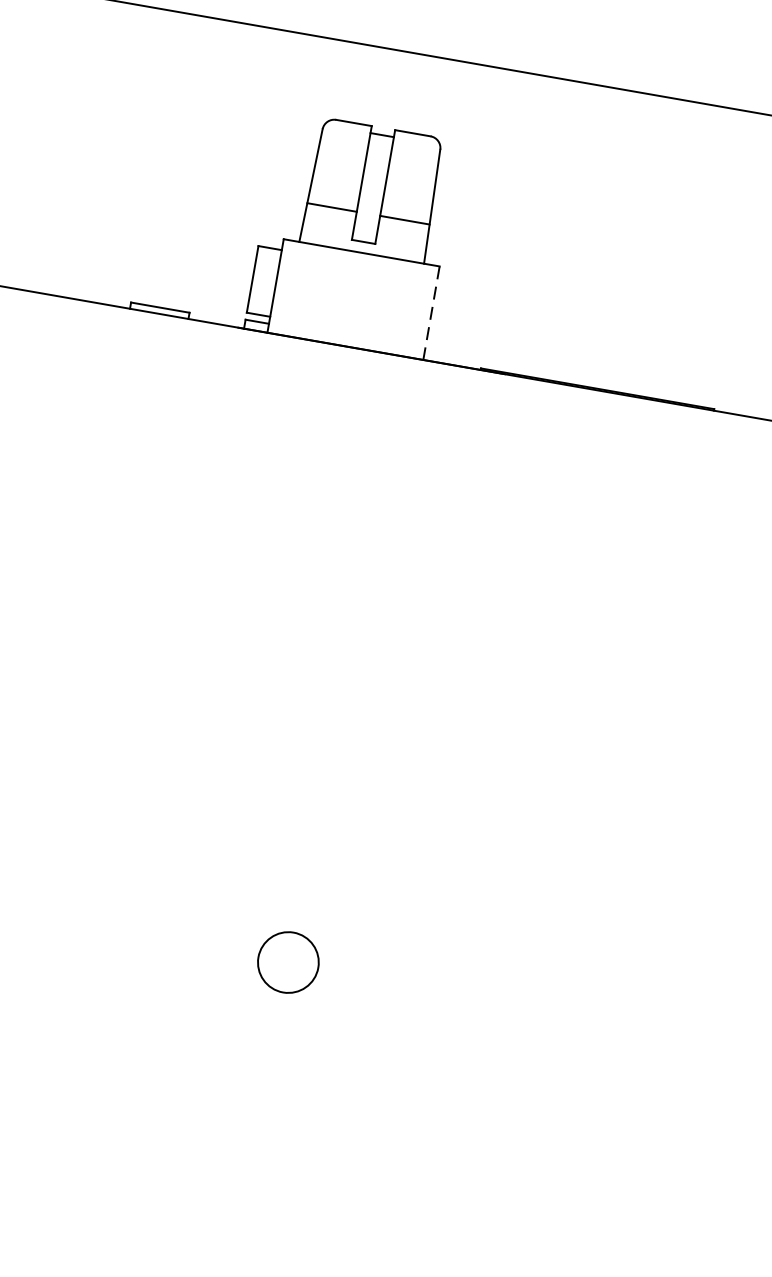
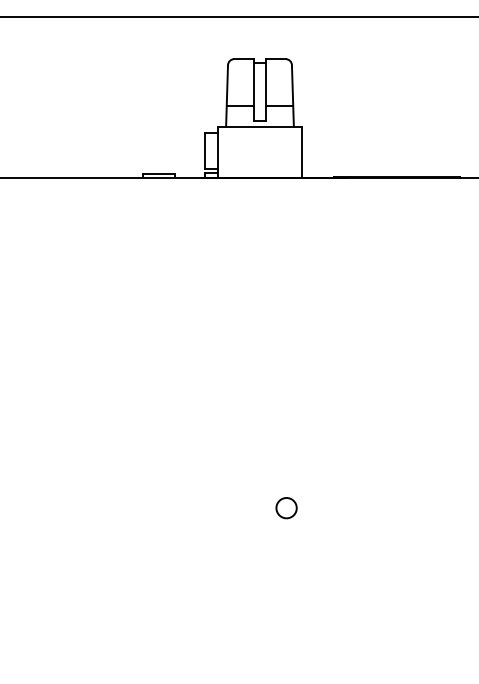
line: (431, 313) -> (302, 152), dashed -> solid
circle: (287, 963) -> (286, 508), size x0.62

